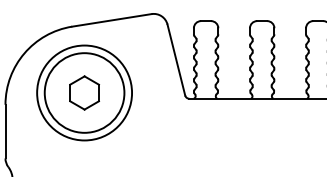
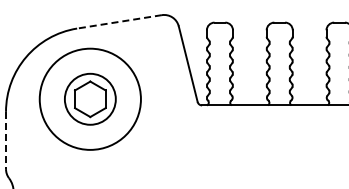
line: (111, 20) -> (119, 21), solid -> dashed
circle: (83, 92) -> (89, 98), size x0.6
line: (5, 131) -> (6, 140), solid -> dashed

